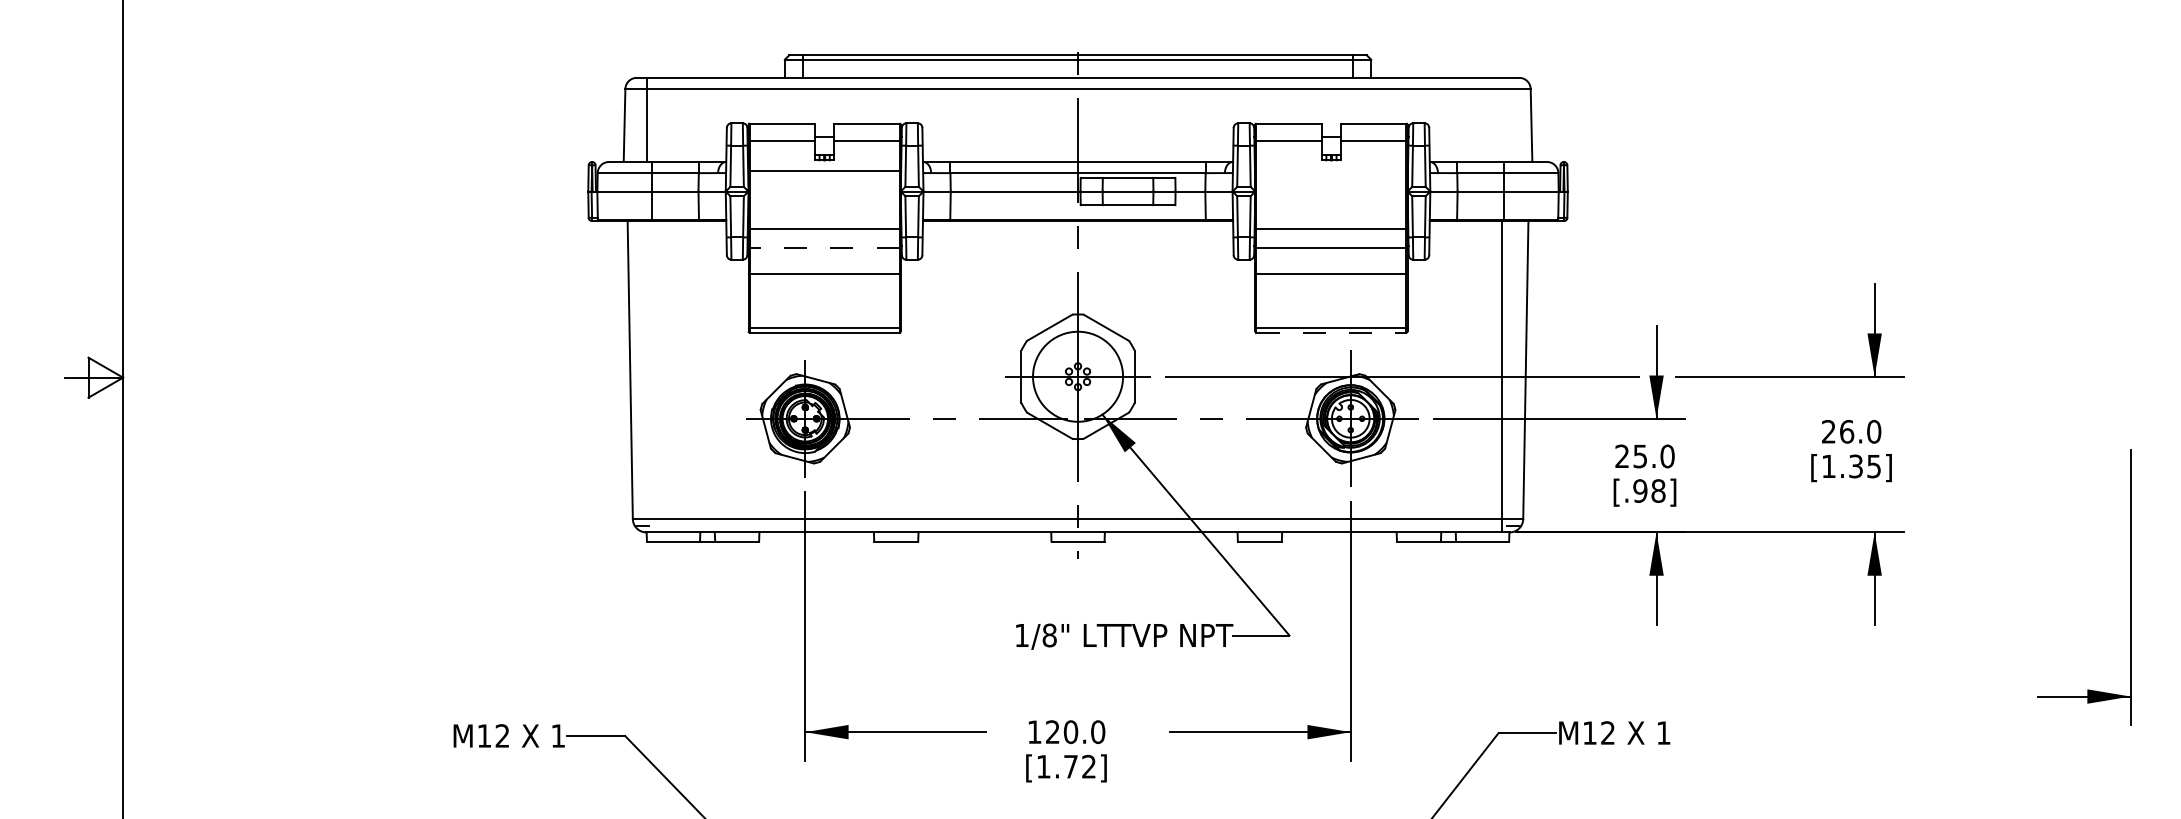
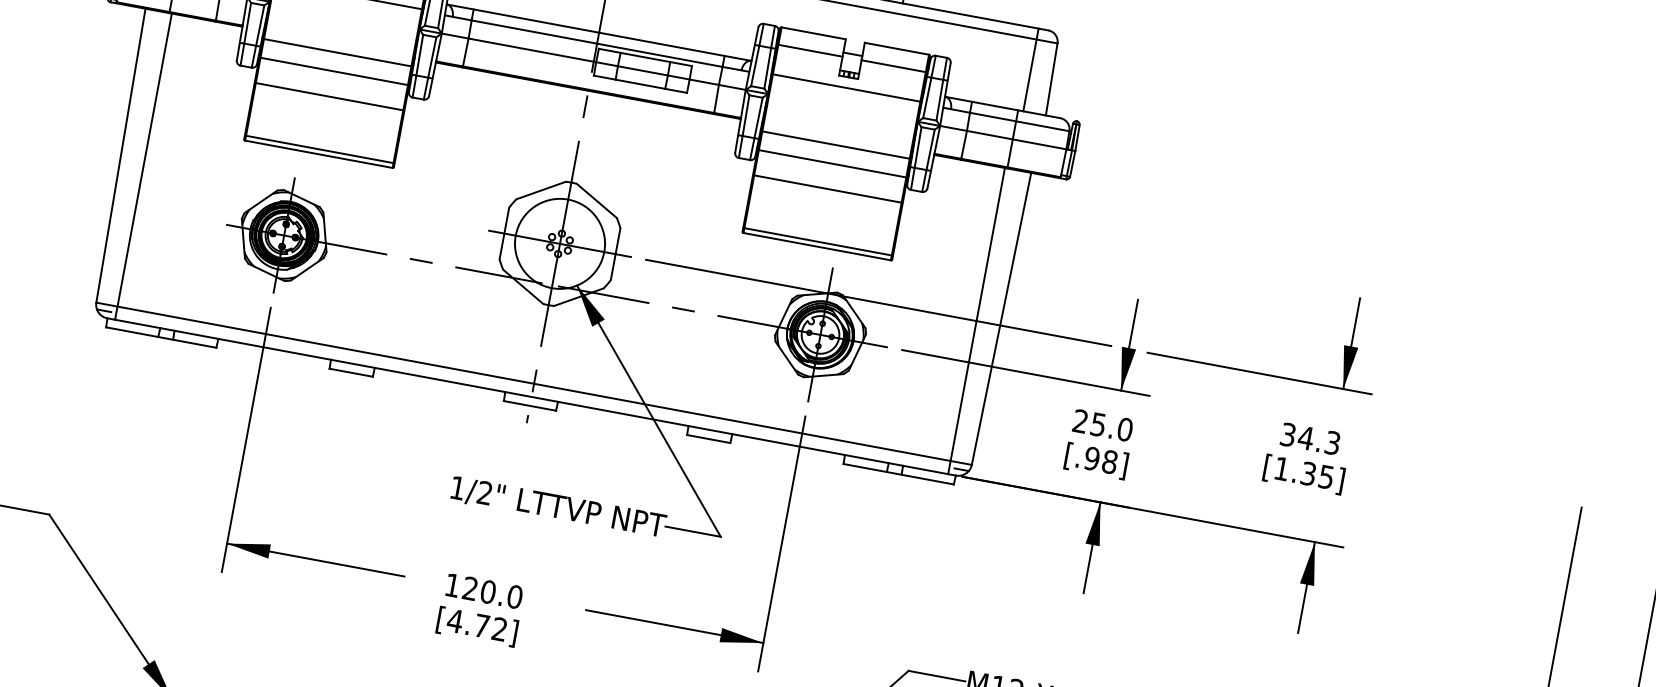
line: (1509, 119) -> (1031, 69), added
line: (1331, 171) -> (846, 88), added
line: (824, 248) -> (334, 71), dashed -> solid
line: (1331, 332) -> (817, 246), dashed -> solid
line: (654, 376) -> (143, 166), added
text: (1851, 431) -> (1310, 438), 26.0 -> 34.3
text: (1049, 635) -> (484, 493), 1/8" -> 1/2"
text: (1043, 766) -> (455, 620), [1.72] -> [4.72]

